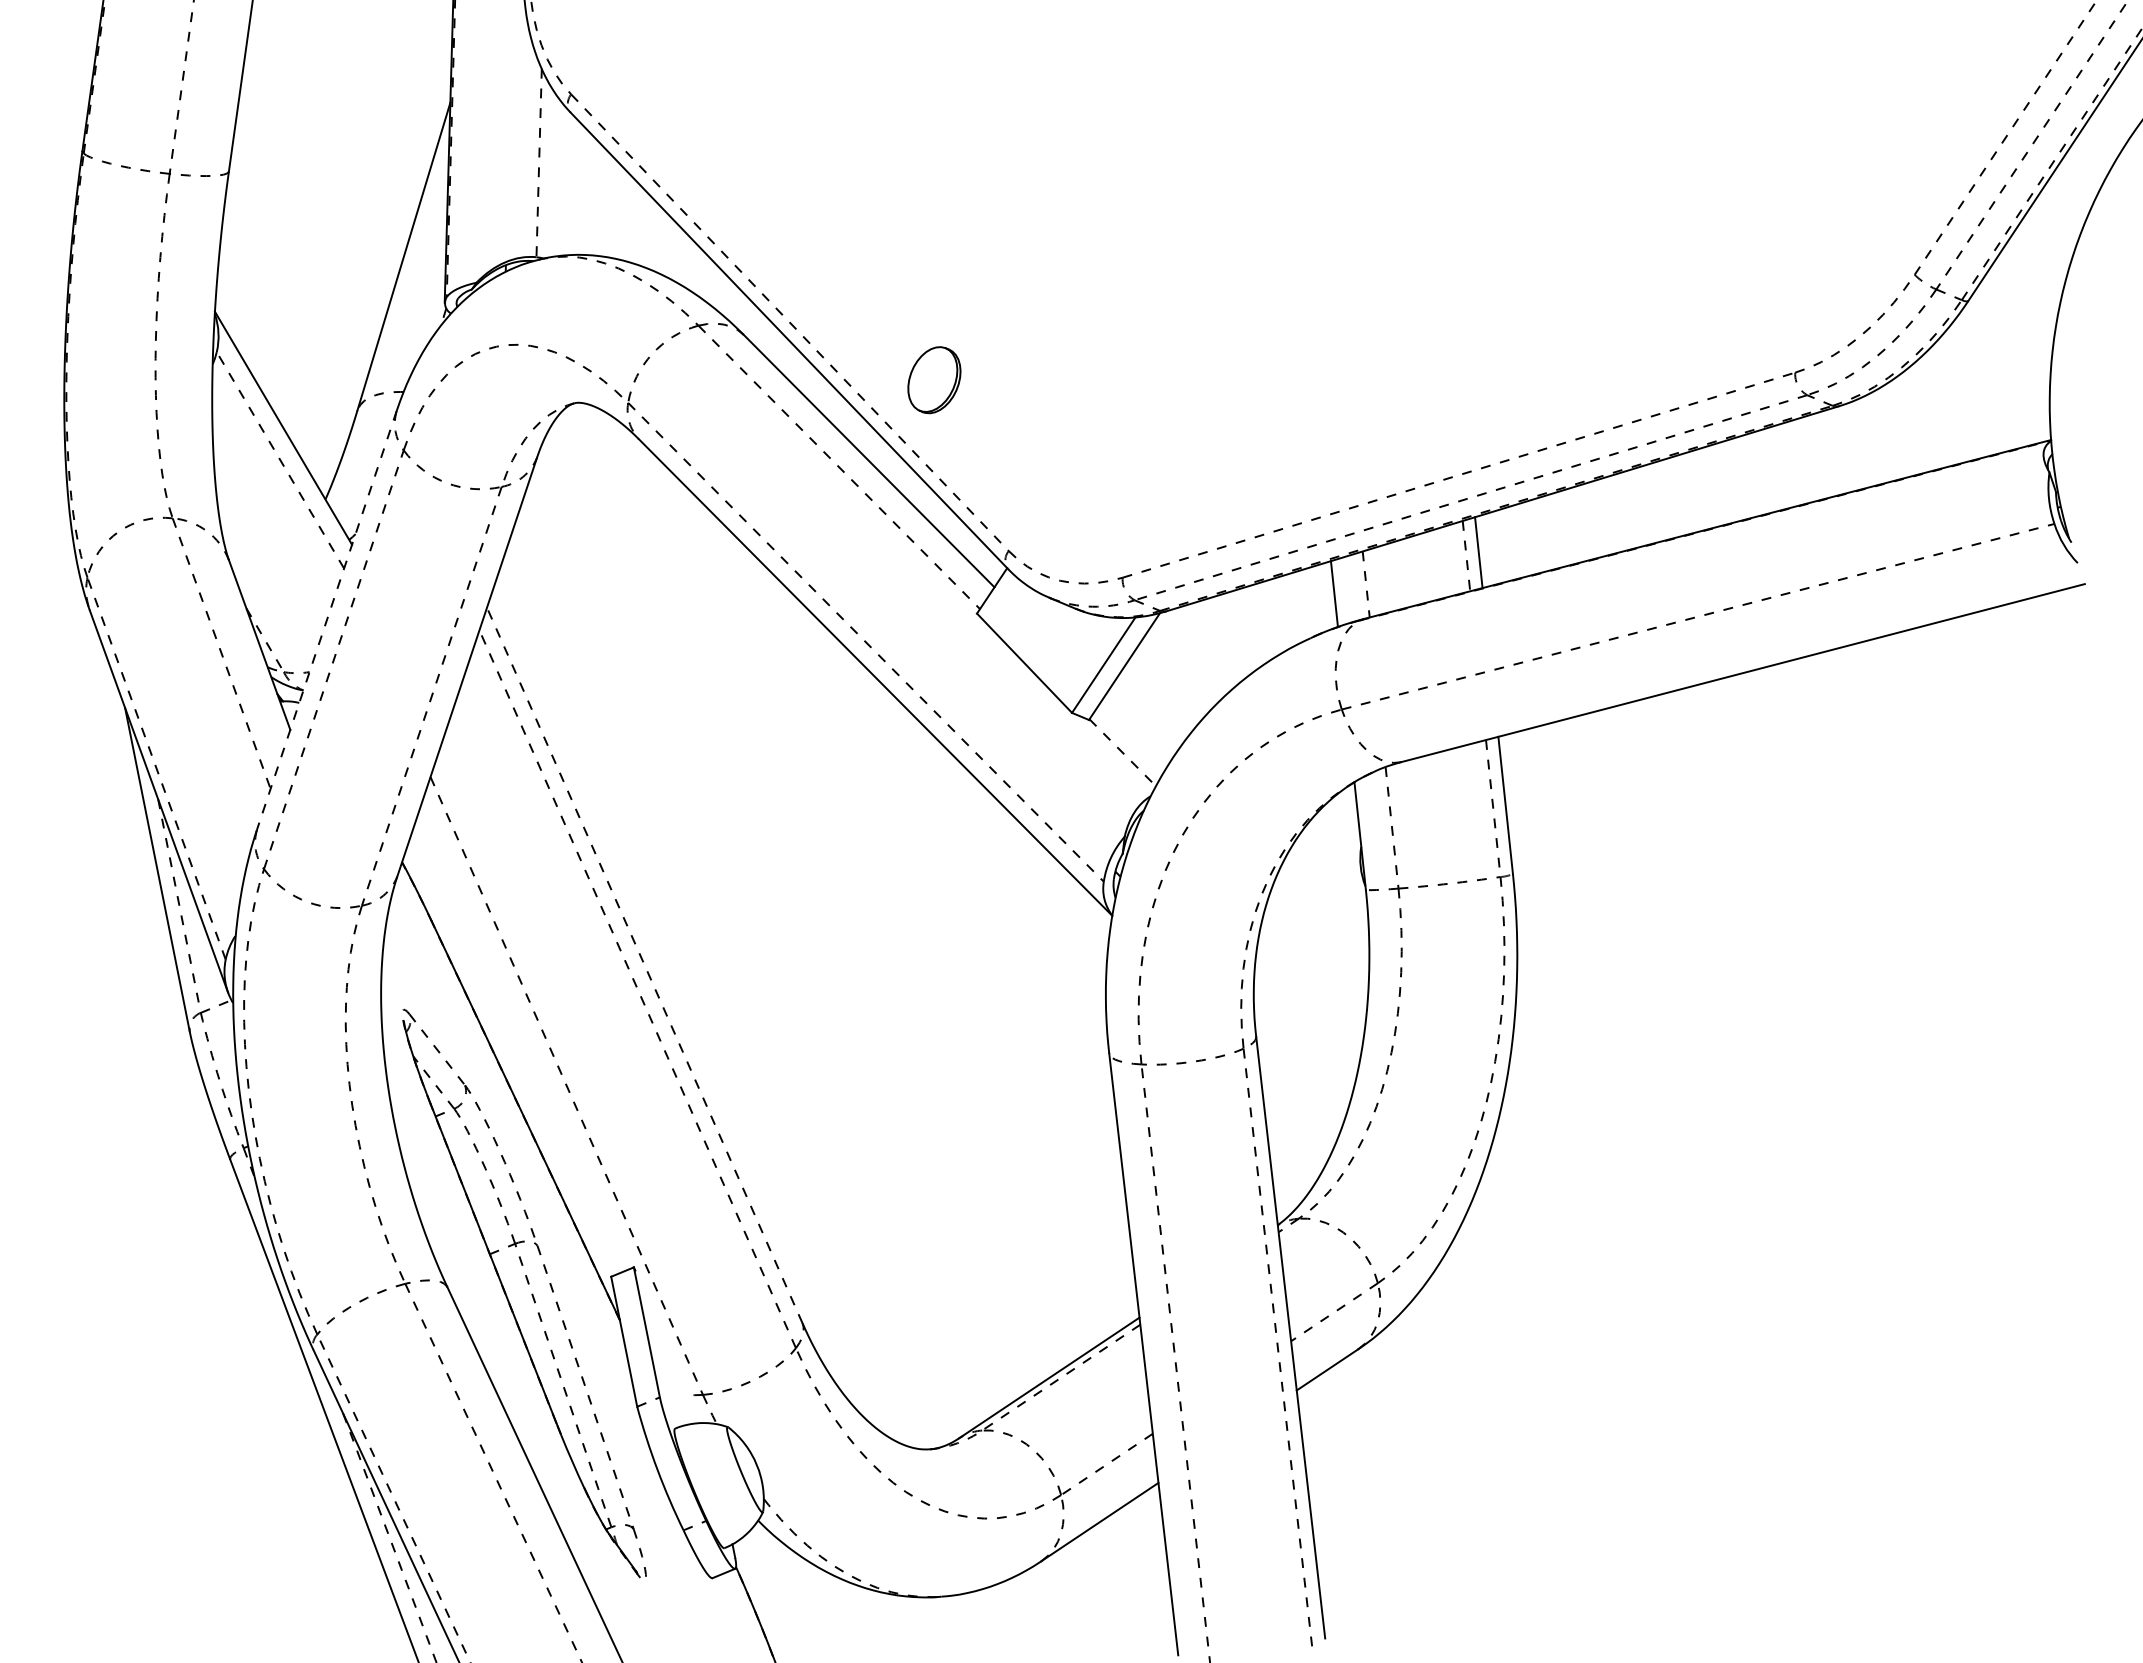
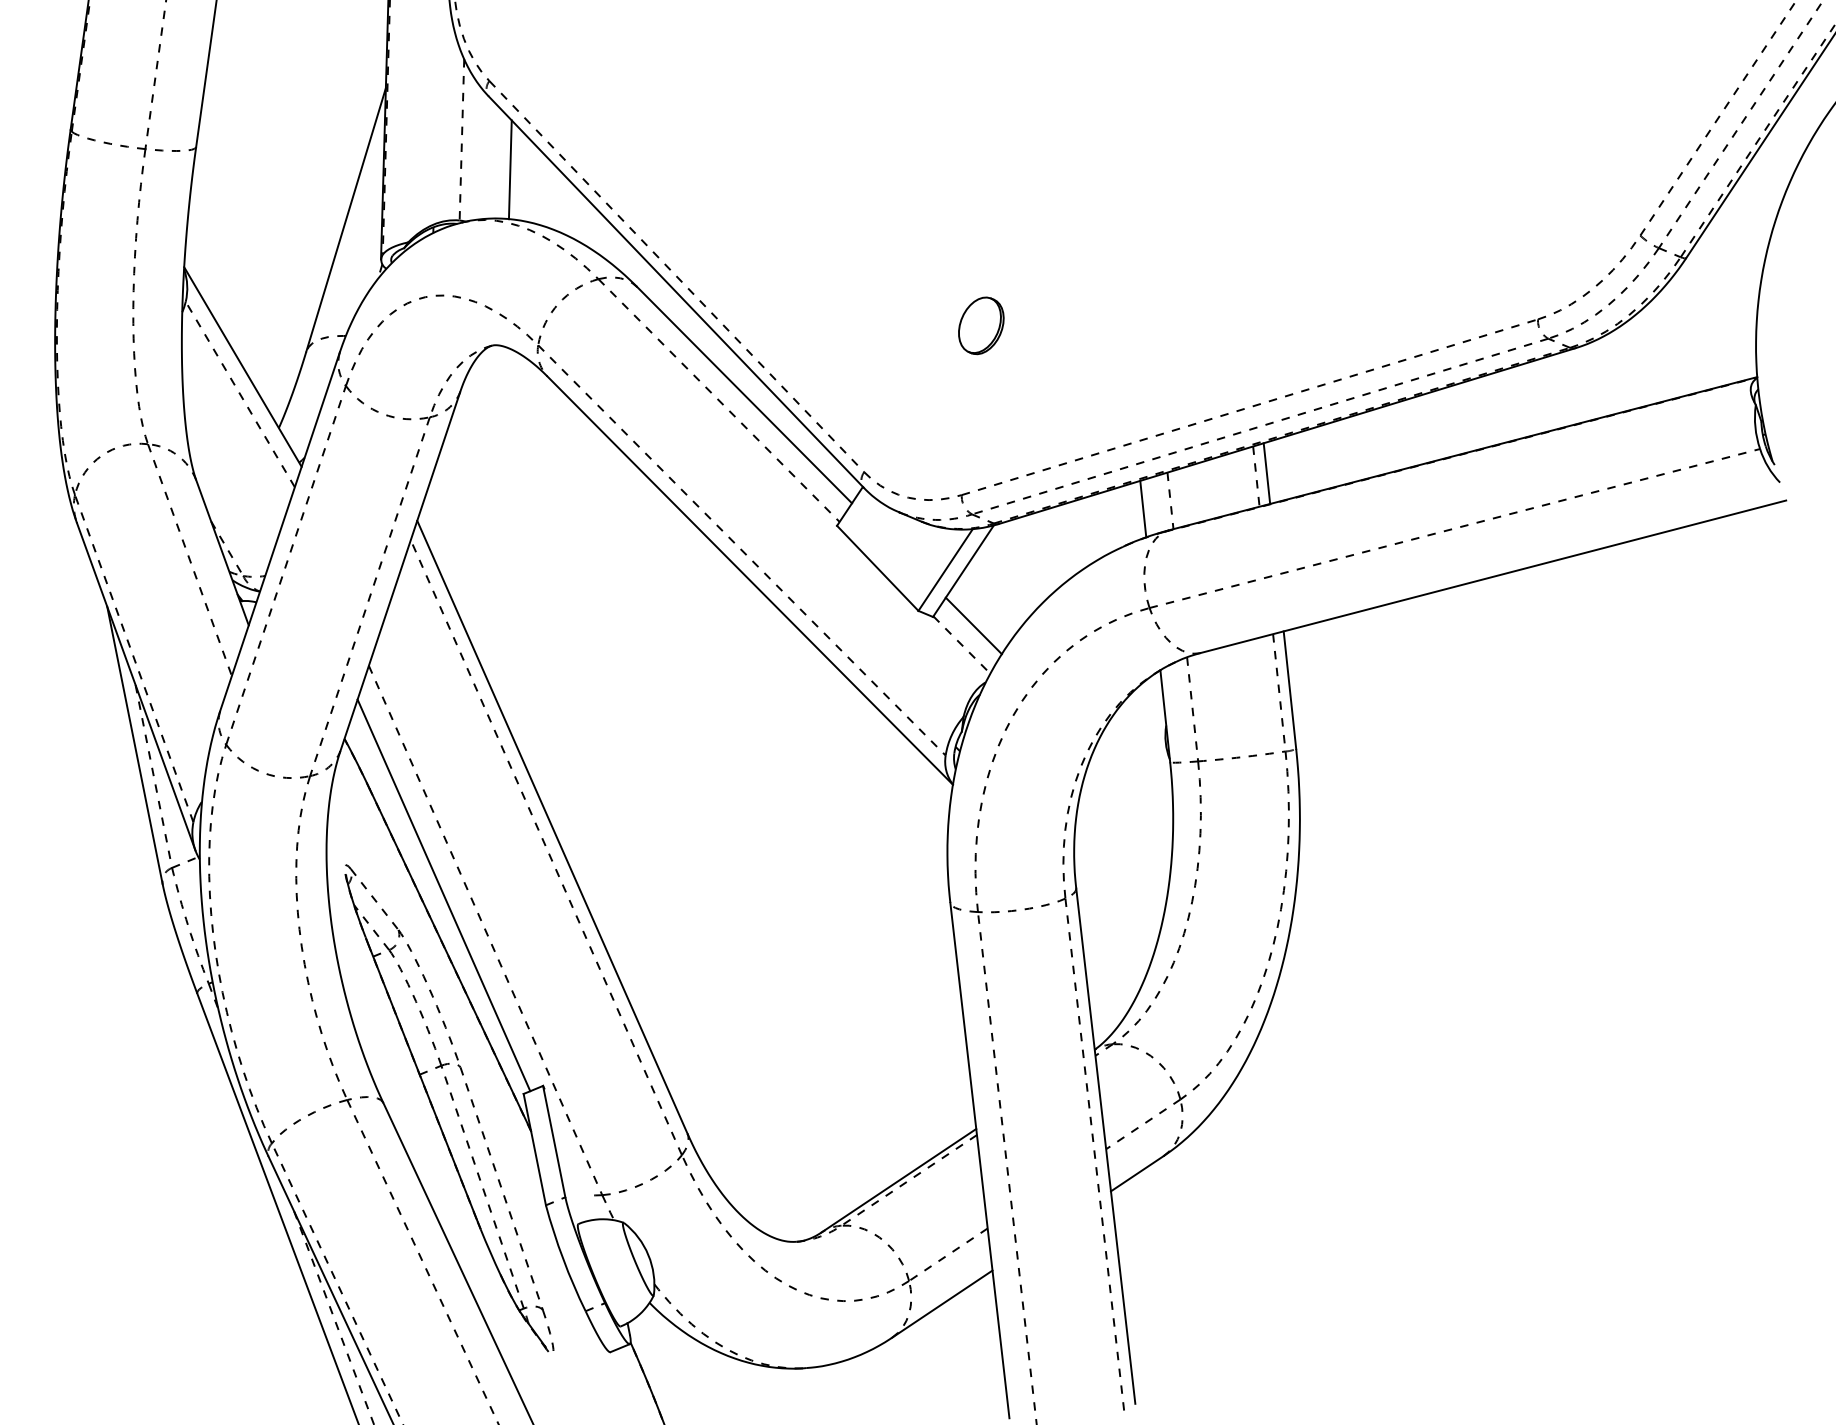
line: (595, 197) -> (510, 169), added
part: (934, 380) -> (981, 326), moved
line: (326, 620) -> (279, 531), dashed -> solid
line: (1136, 730) -> (973, 625), added
line: (644, 965) -> (552, 827), dashed -> solid
line: (517, 1044) -> (443, 894), added

